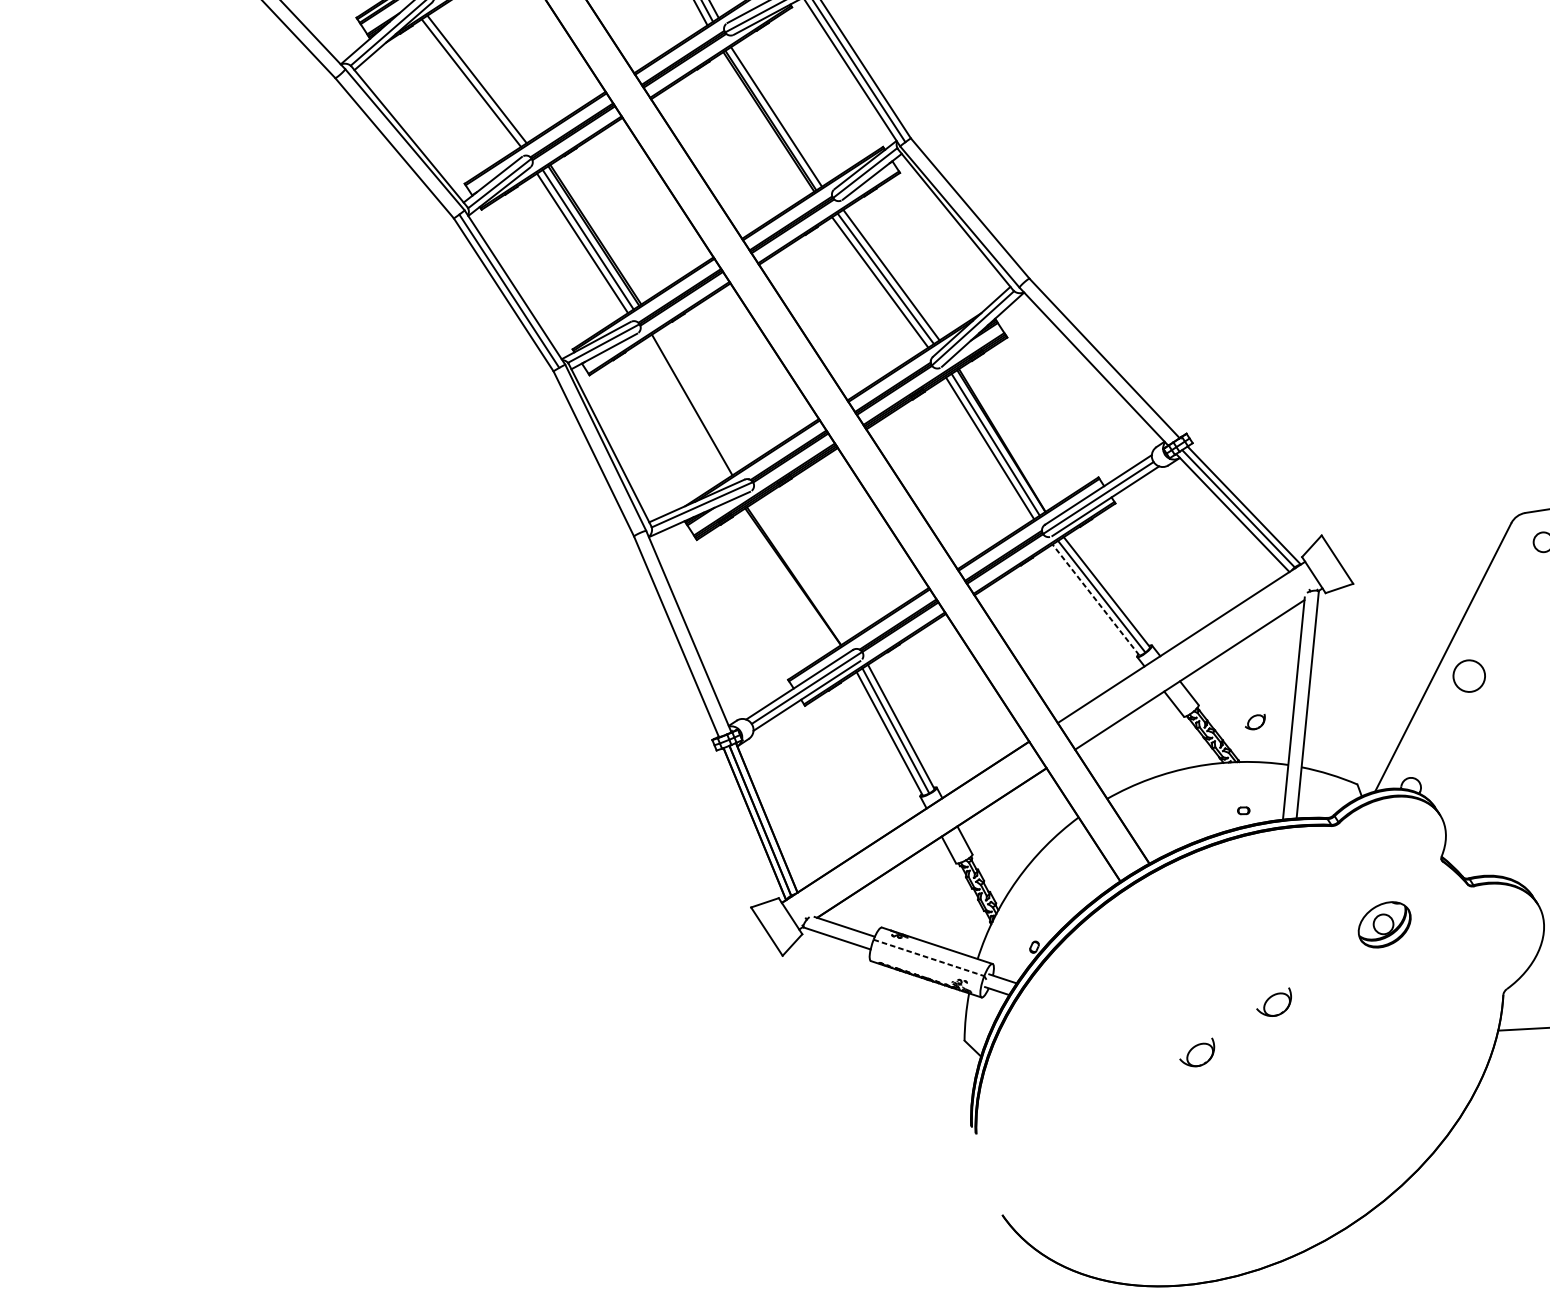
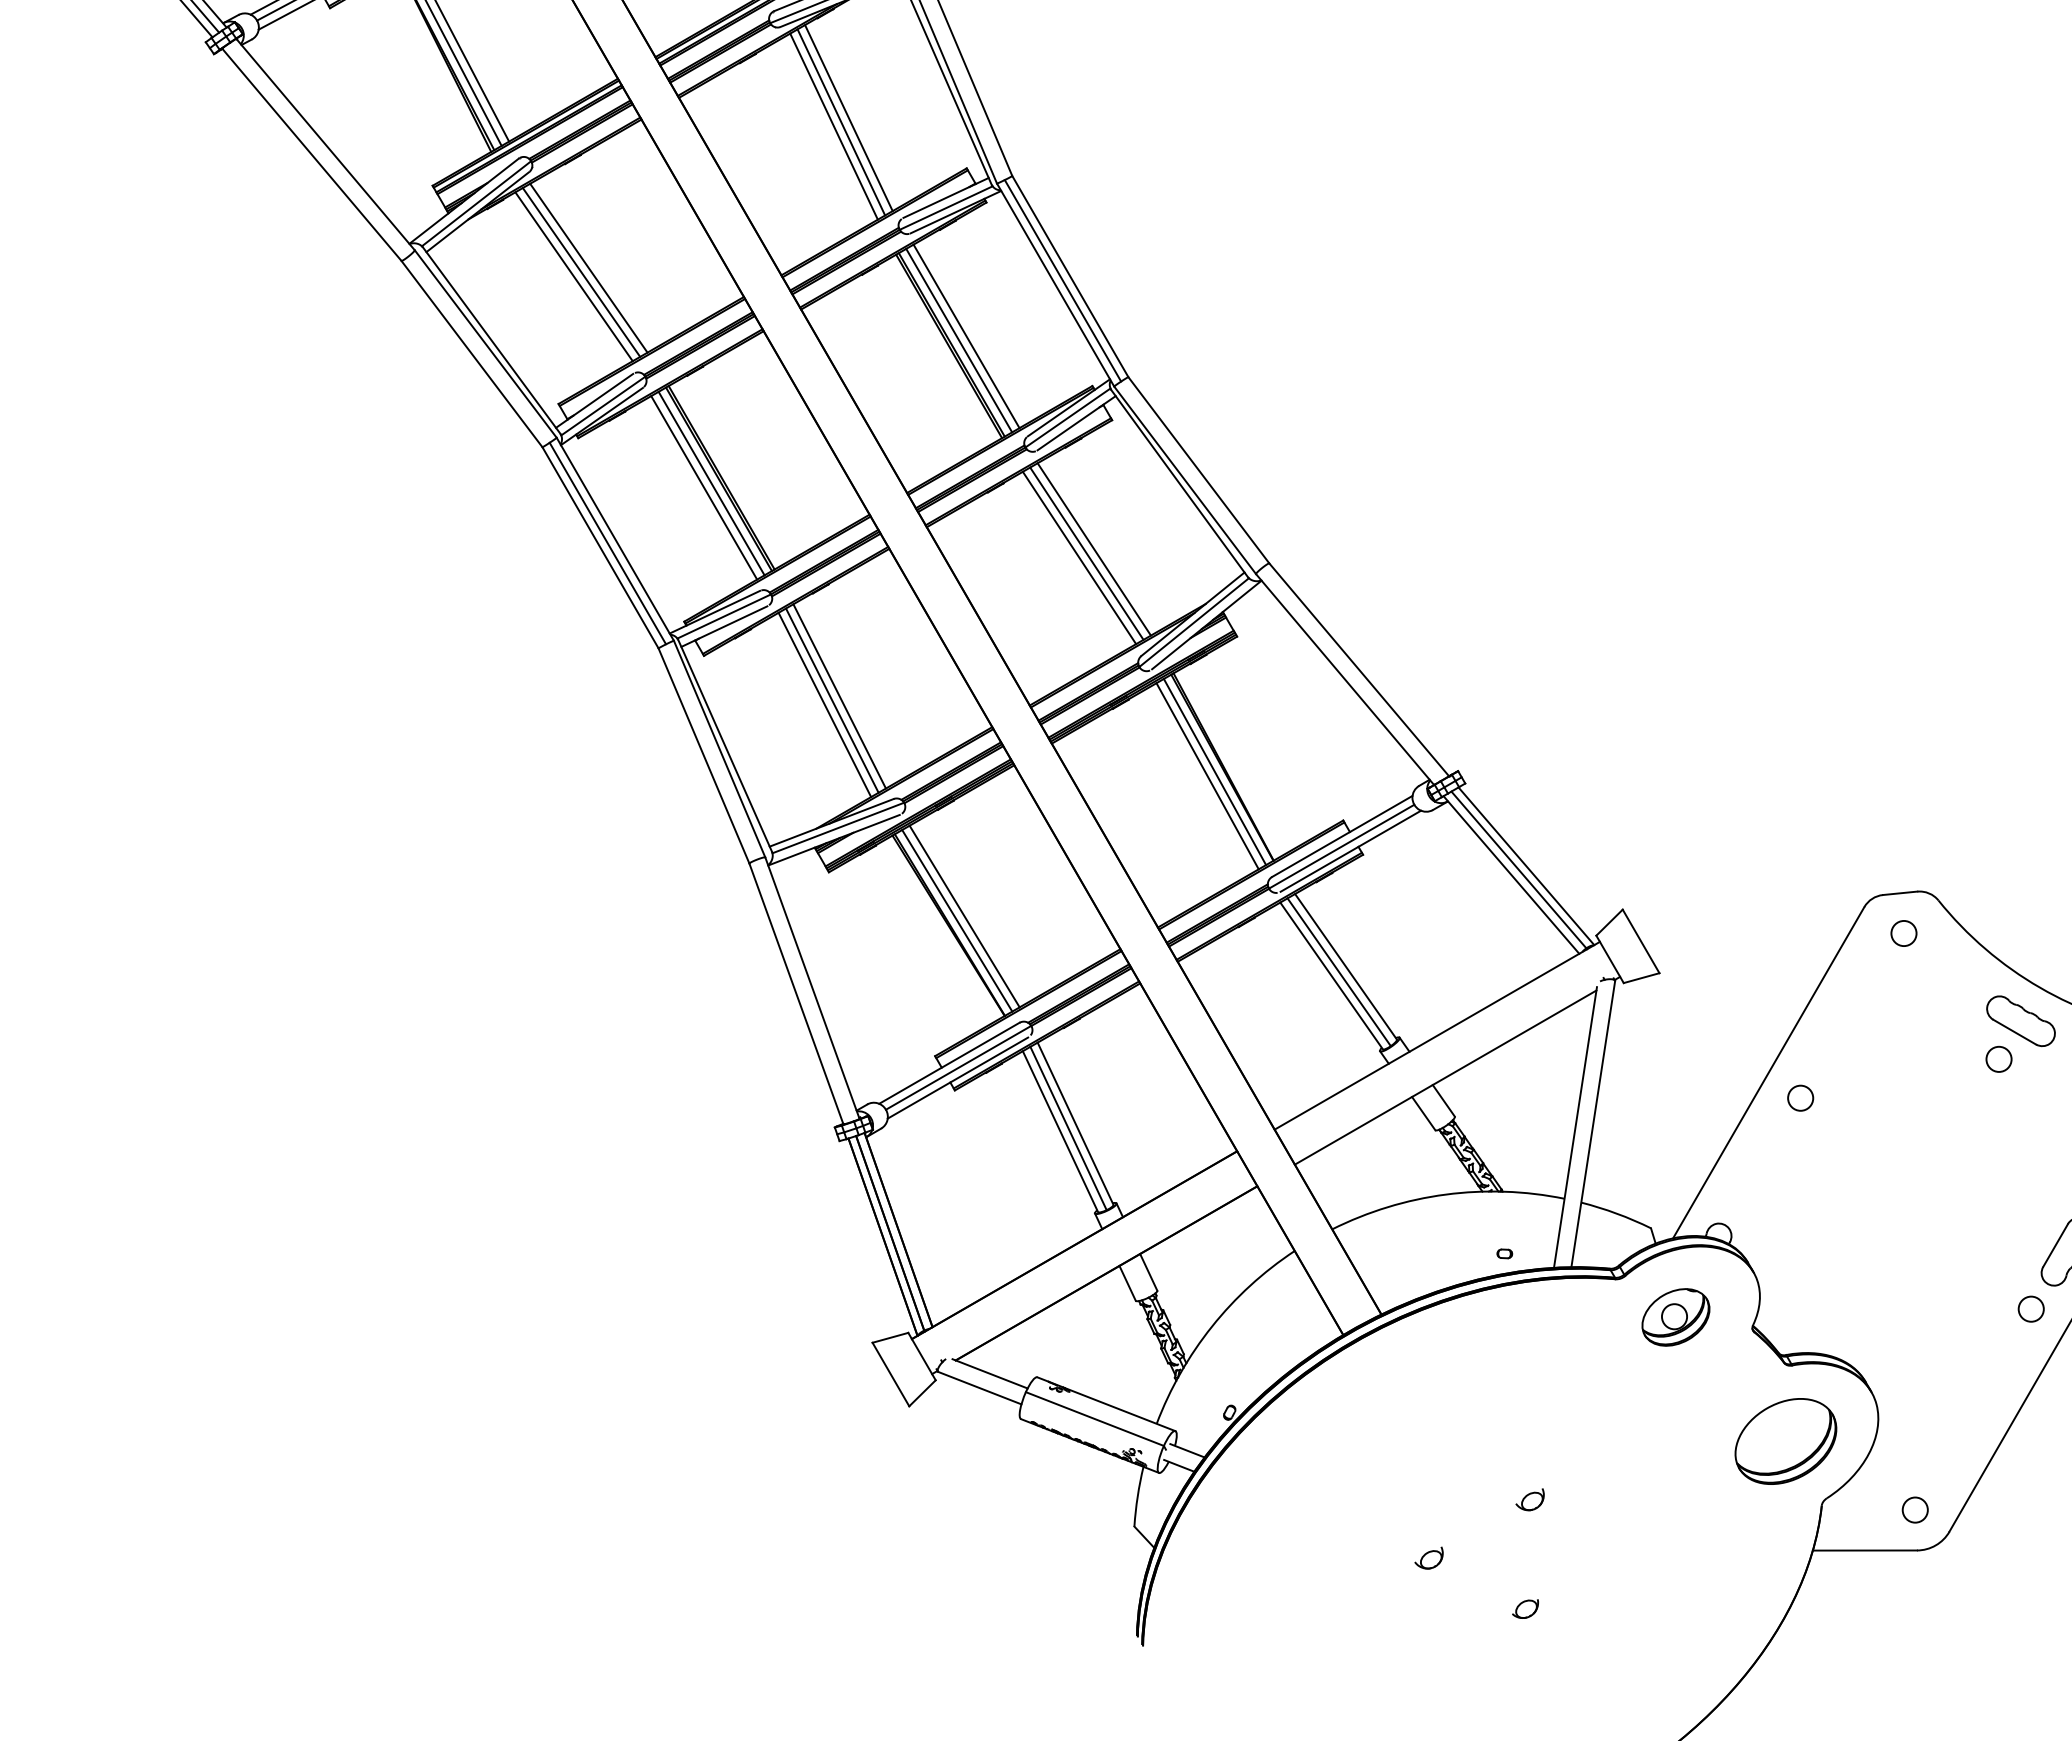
line: (482, 75) -> (588, 267), added
line: (782, 113) -> (966, 336), added
line: (697, 401) -> (839, 696), added
line: (686, 408) -> (824, 704), added
line: (805, 568) -> (964, 916), added
line: (799, 572) -> (957, 920), added
line: (1095, 599) -> (1331, 975), dashed -> solid
circle: (1469, 675) -> (1800, 1097), size x0.62
part: (1255, 721) -> (1525, 1608), moved
part: (1384, 924) -> (1675, 1317), moved
part: (1472, 946) -> (1785, 1441), added
line: (929, 958) -> (1095, 1419), dashed -> solid
part: (1273, 1002) -> (1529, 1499), size x0.62
part: (1196, 1052) -> (1428, 1557), size x0.62

